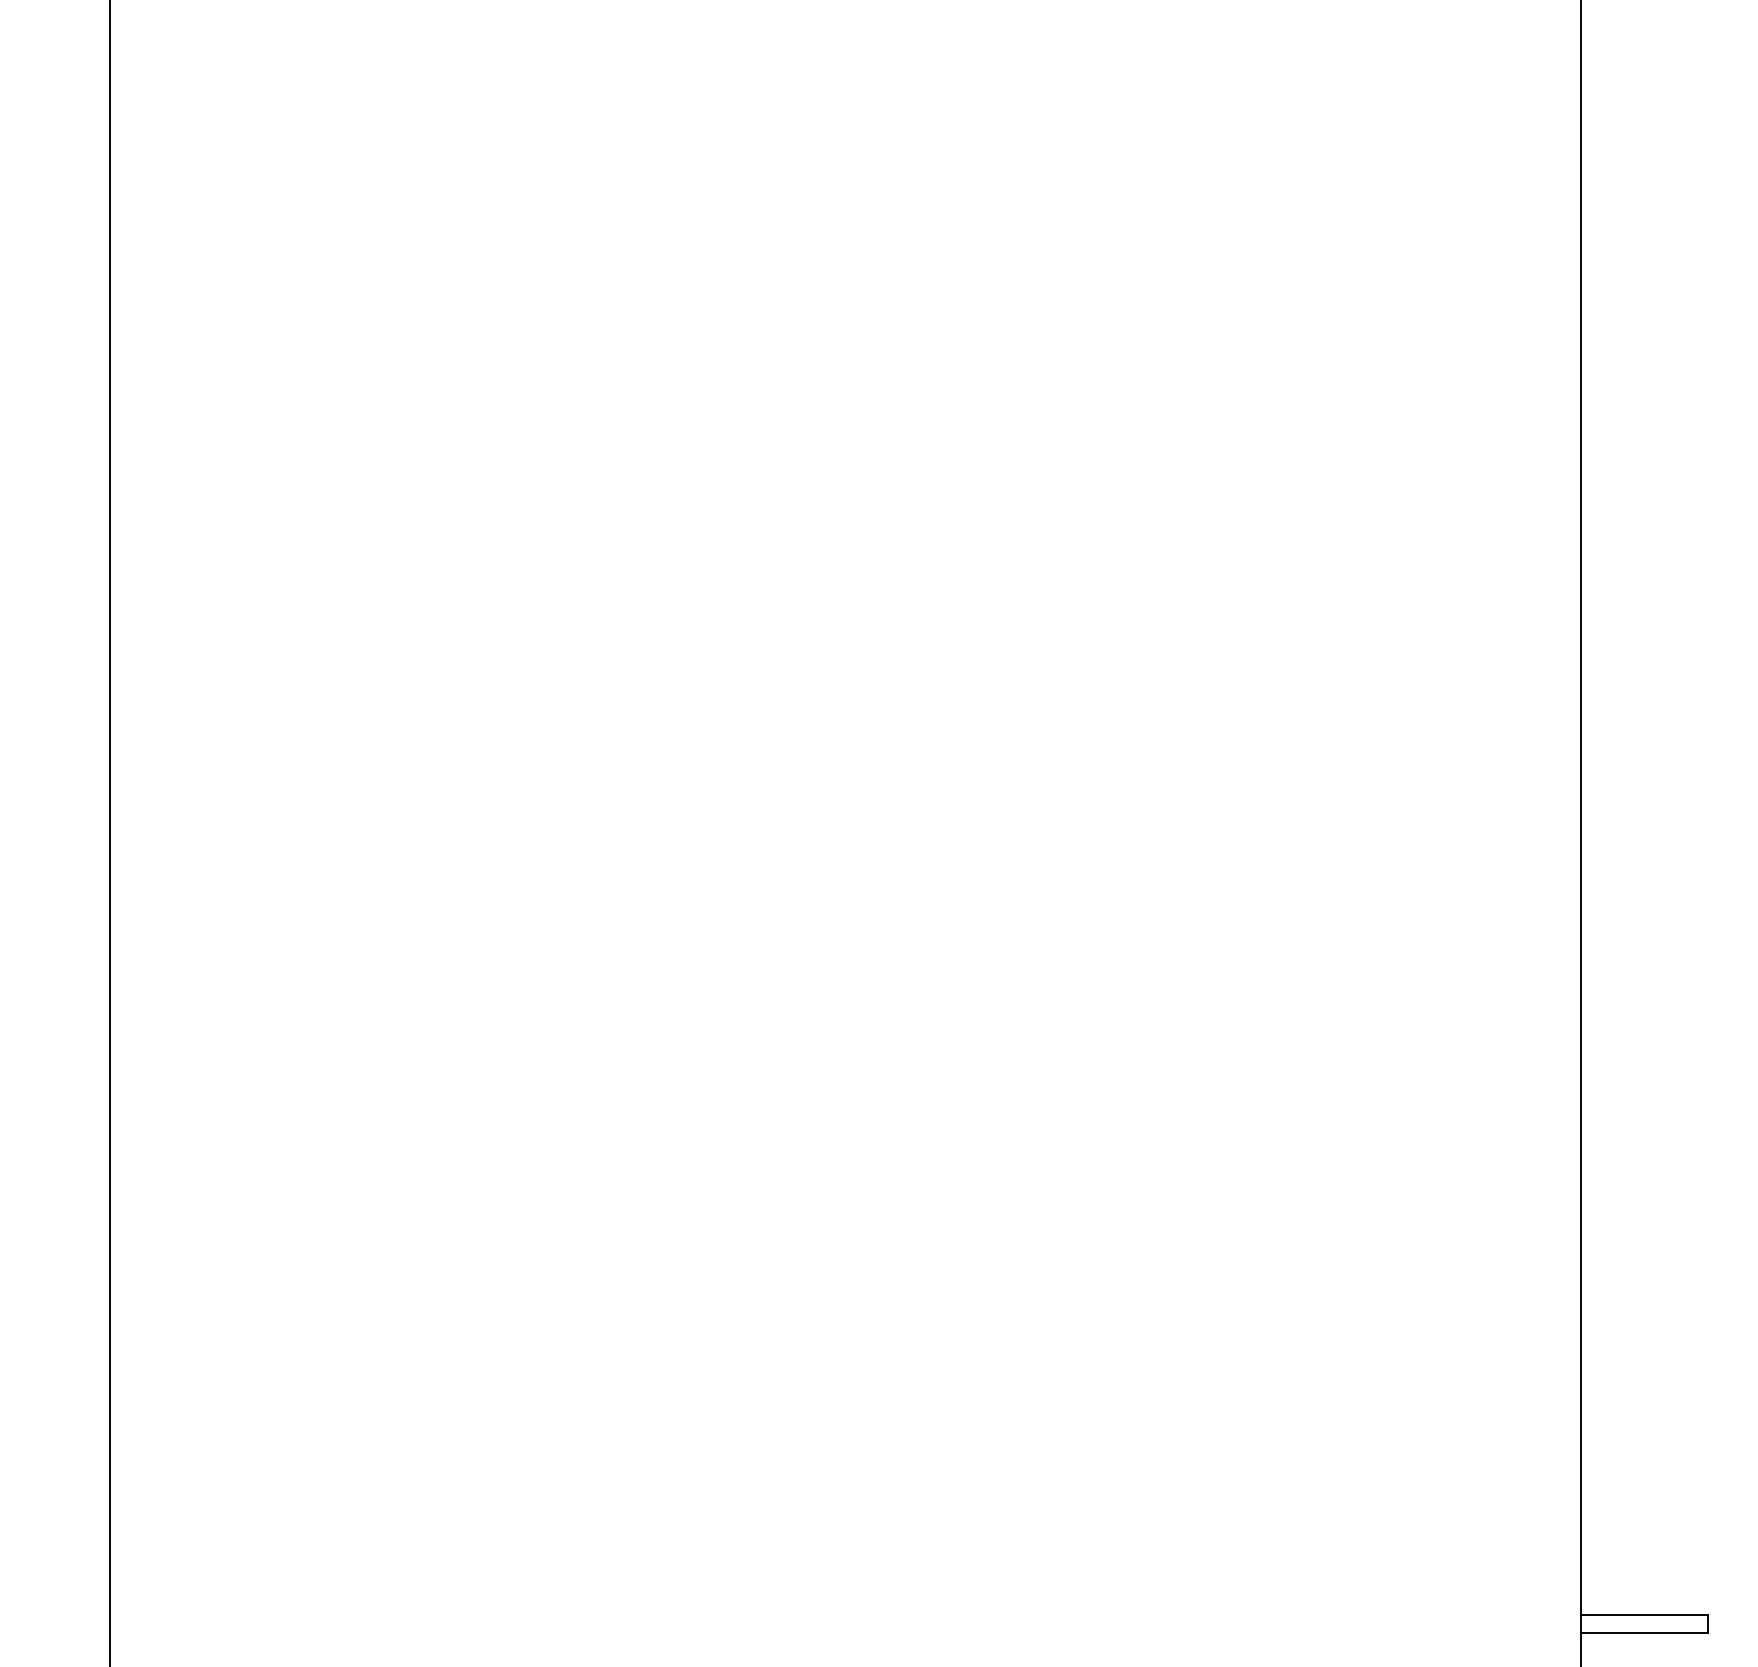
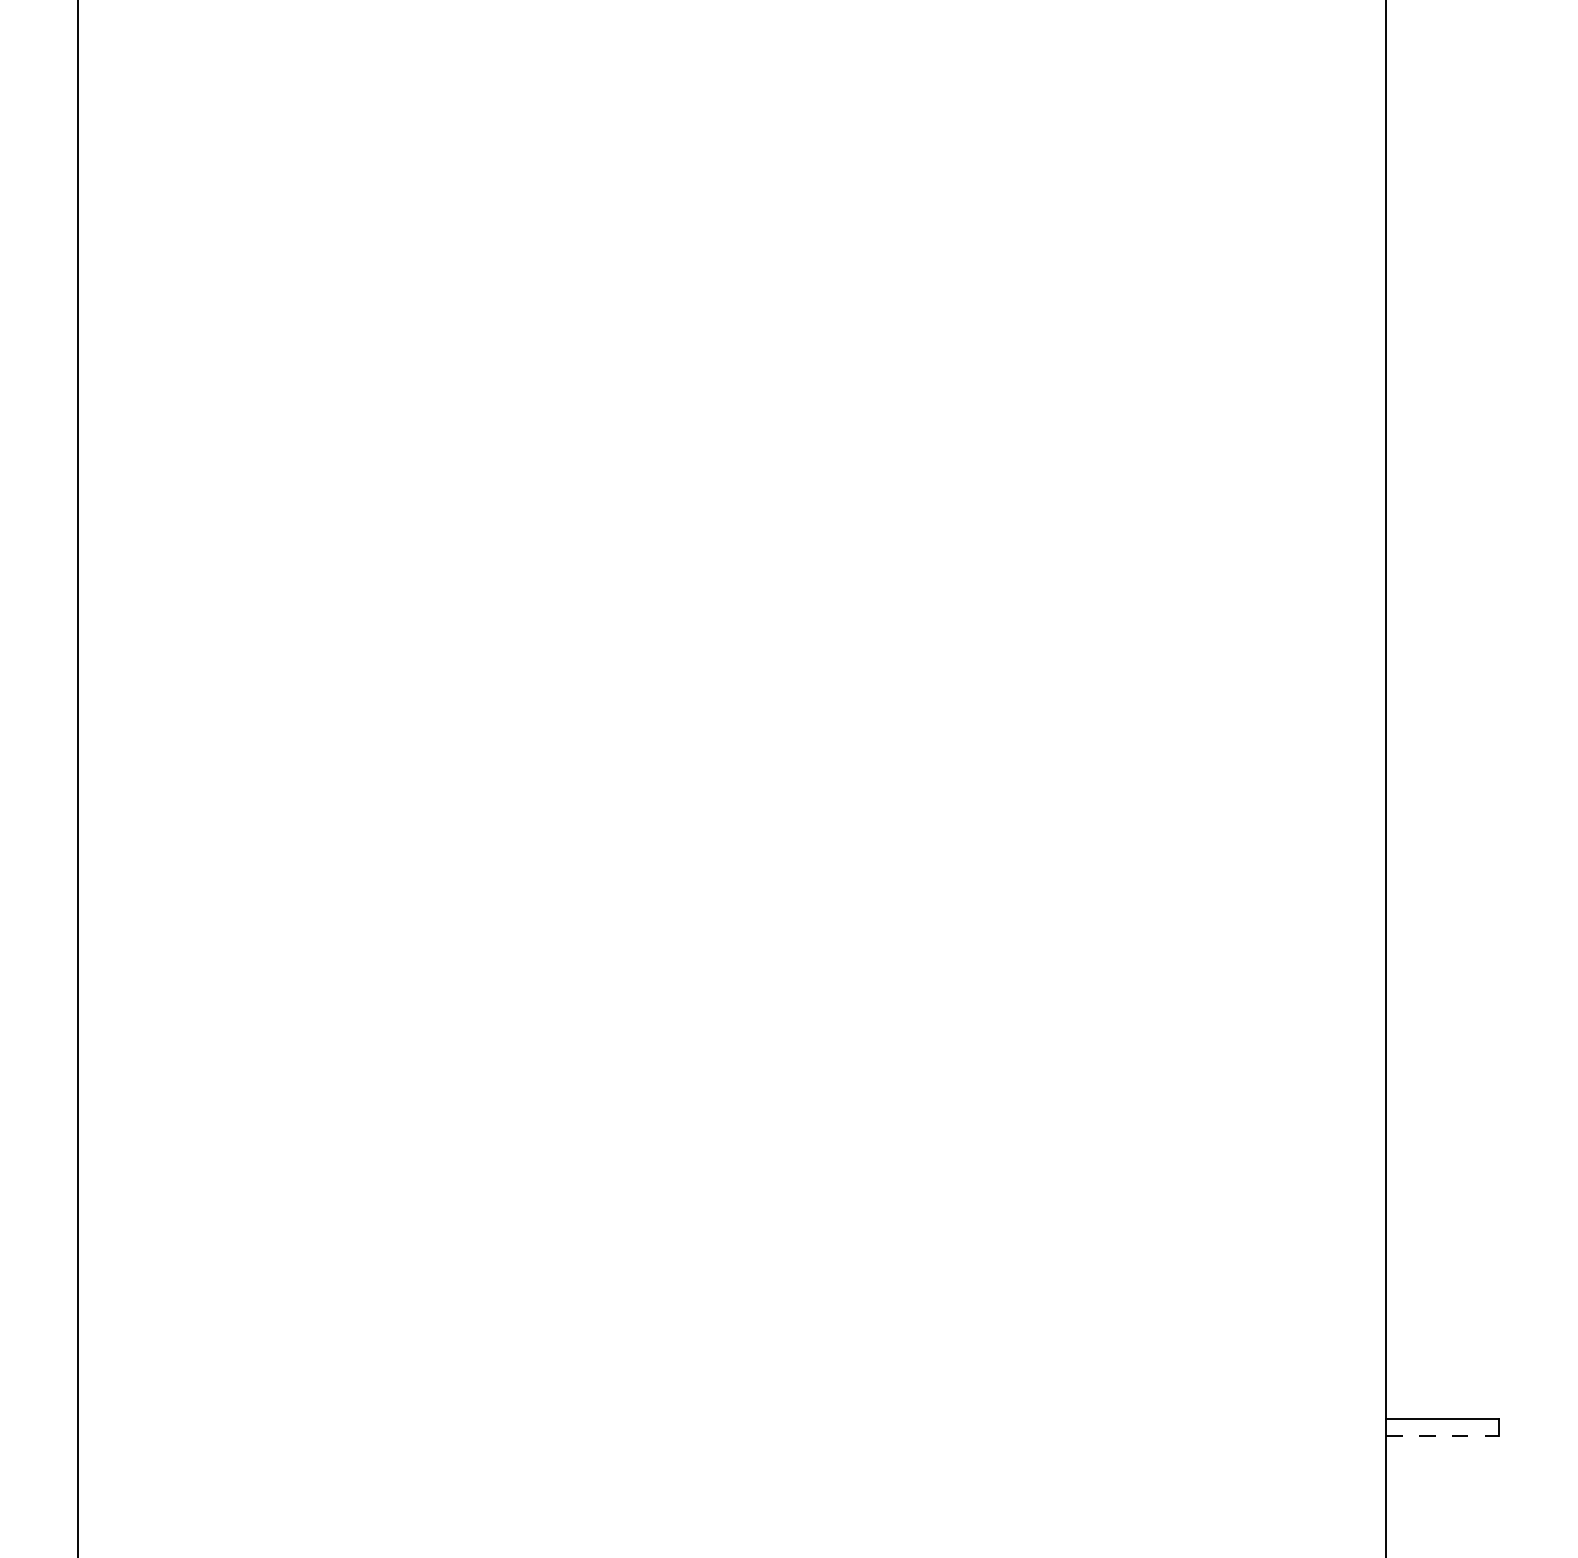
line: (1644, 1633) -> (1443, 1435), solid -> dashed

